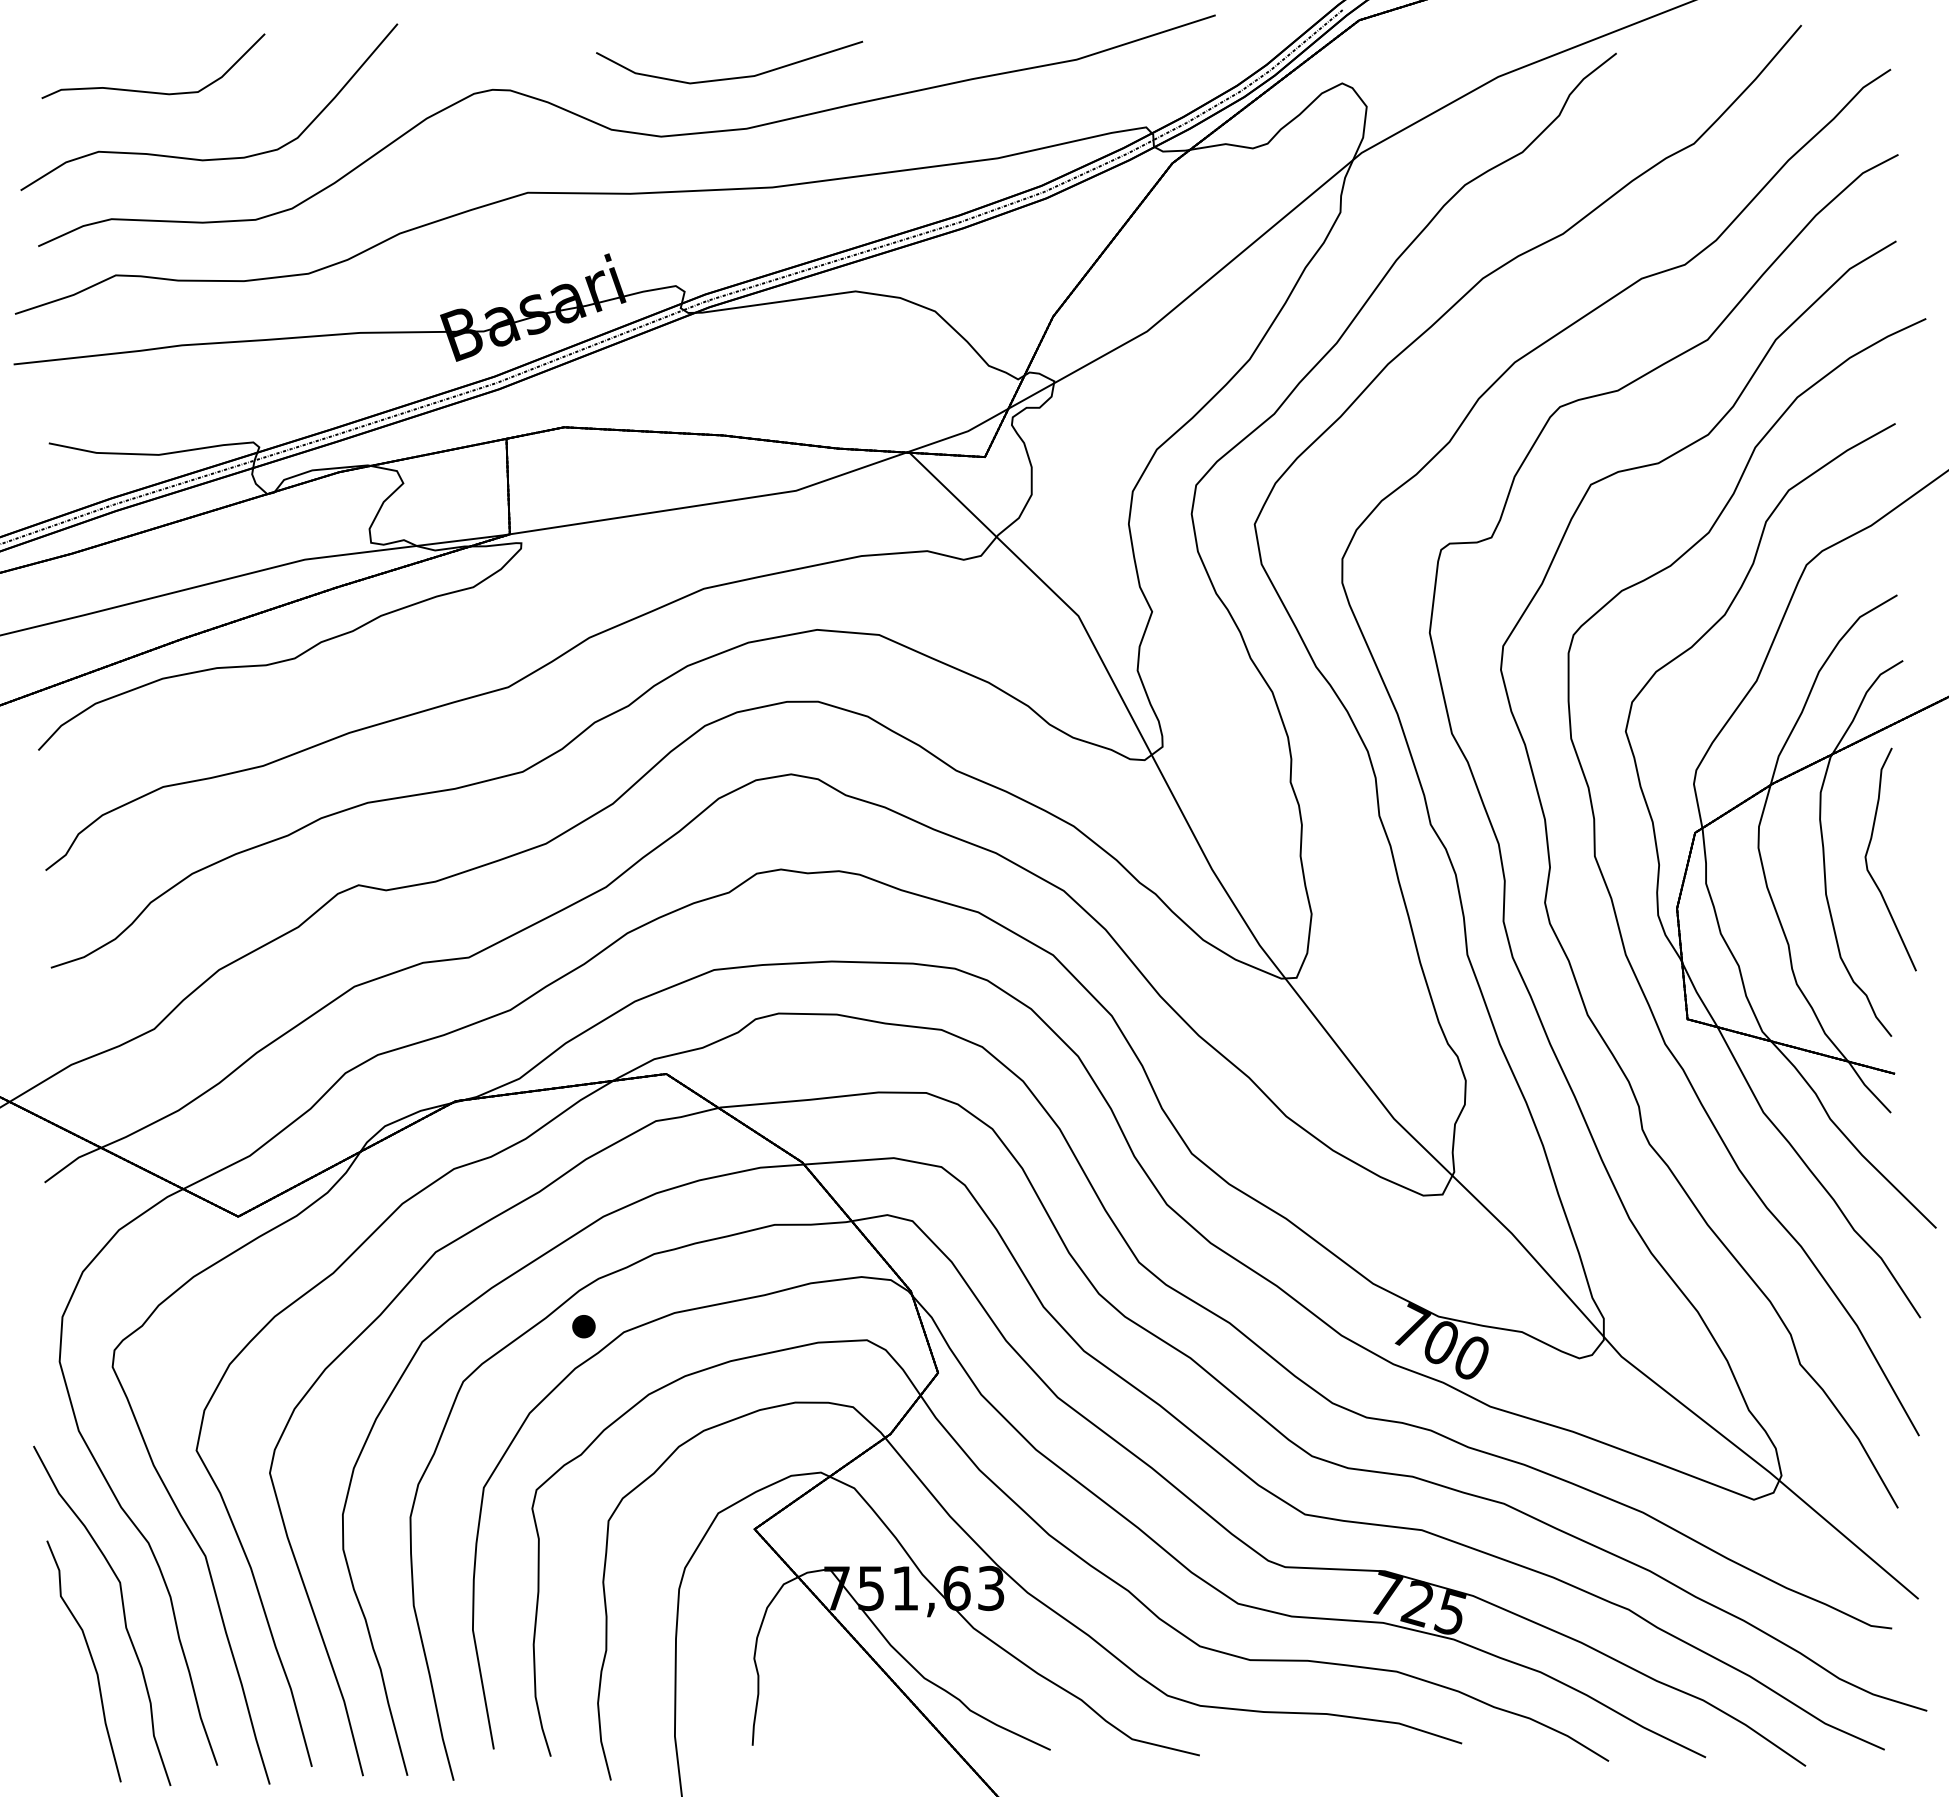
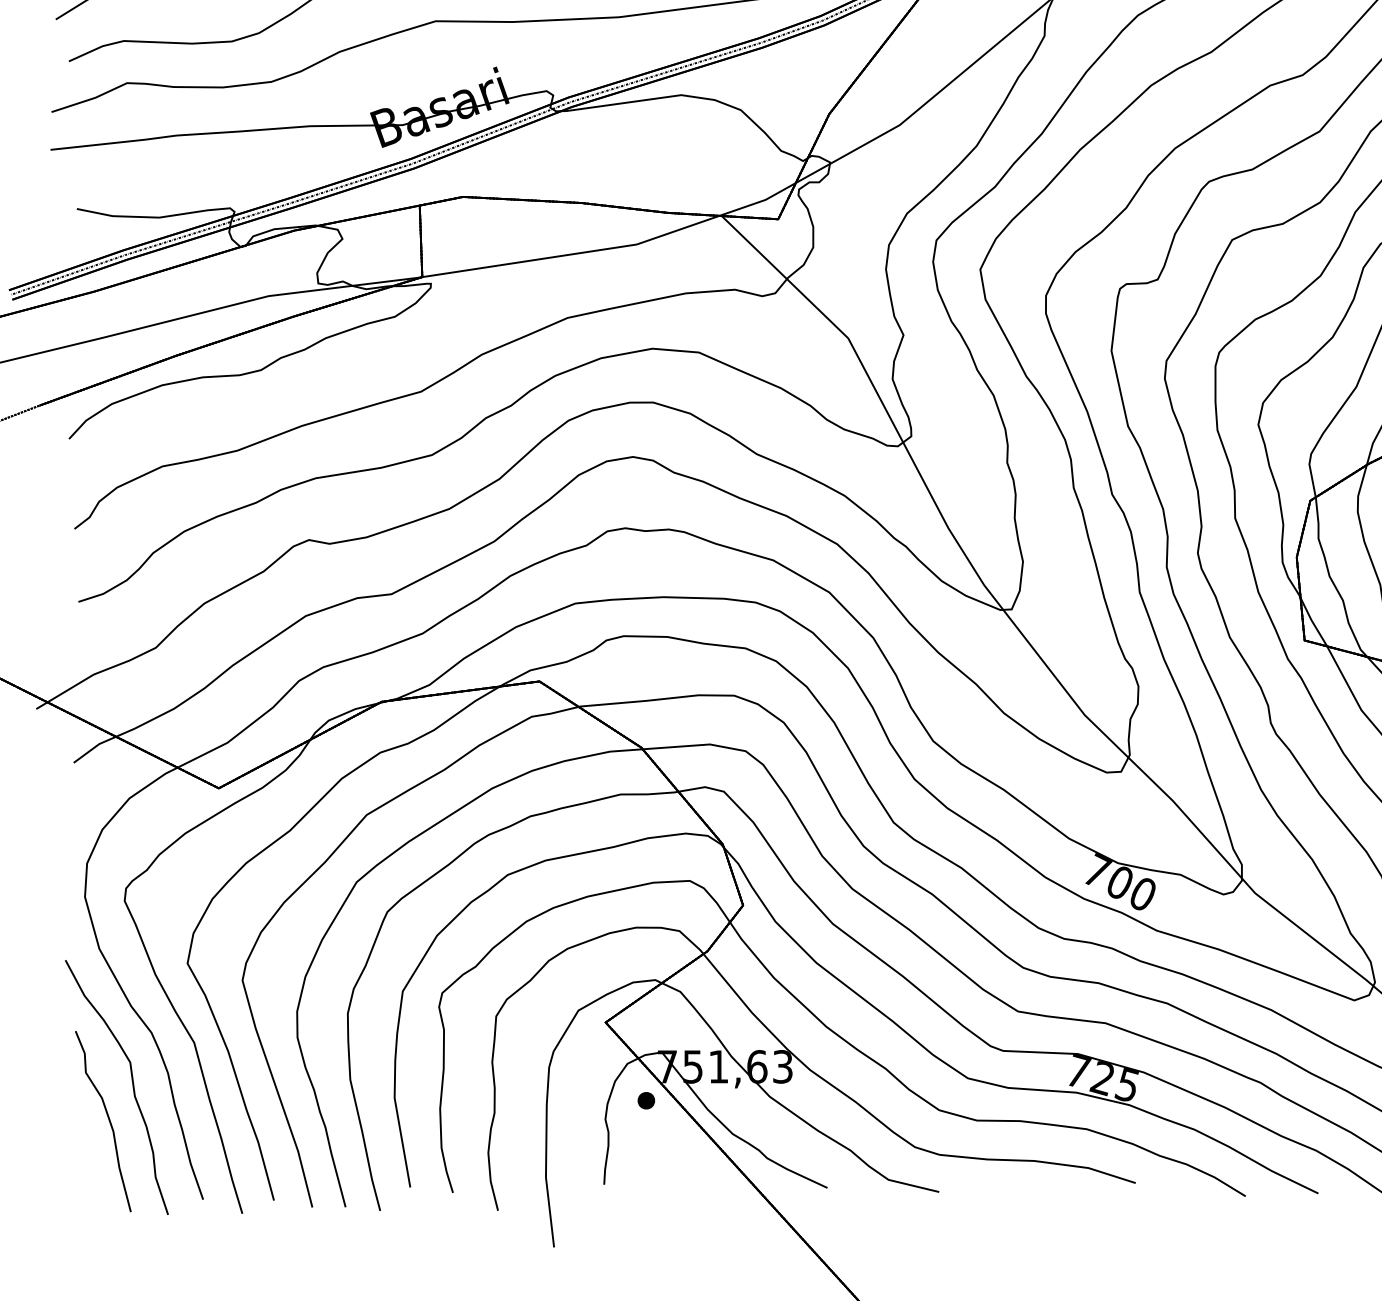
part: (583, 1326) -> (646, 1100), moved

